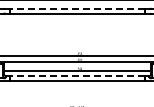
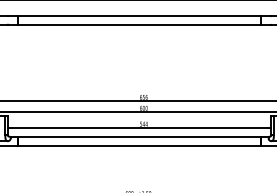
line: (77, 8) -> (139, 15), dashed -> solid
line: (77, 75) -> (139, 136), dashed -> solid

